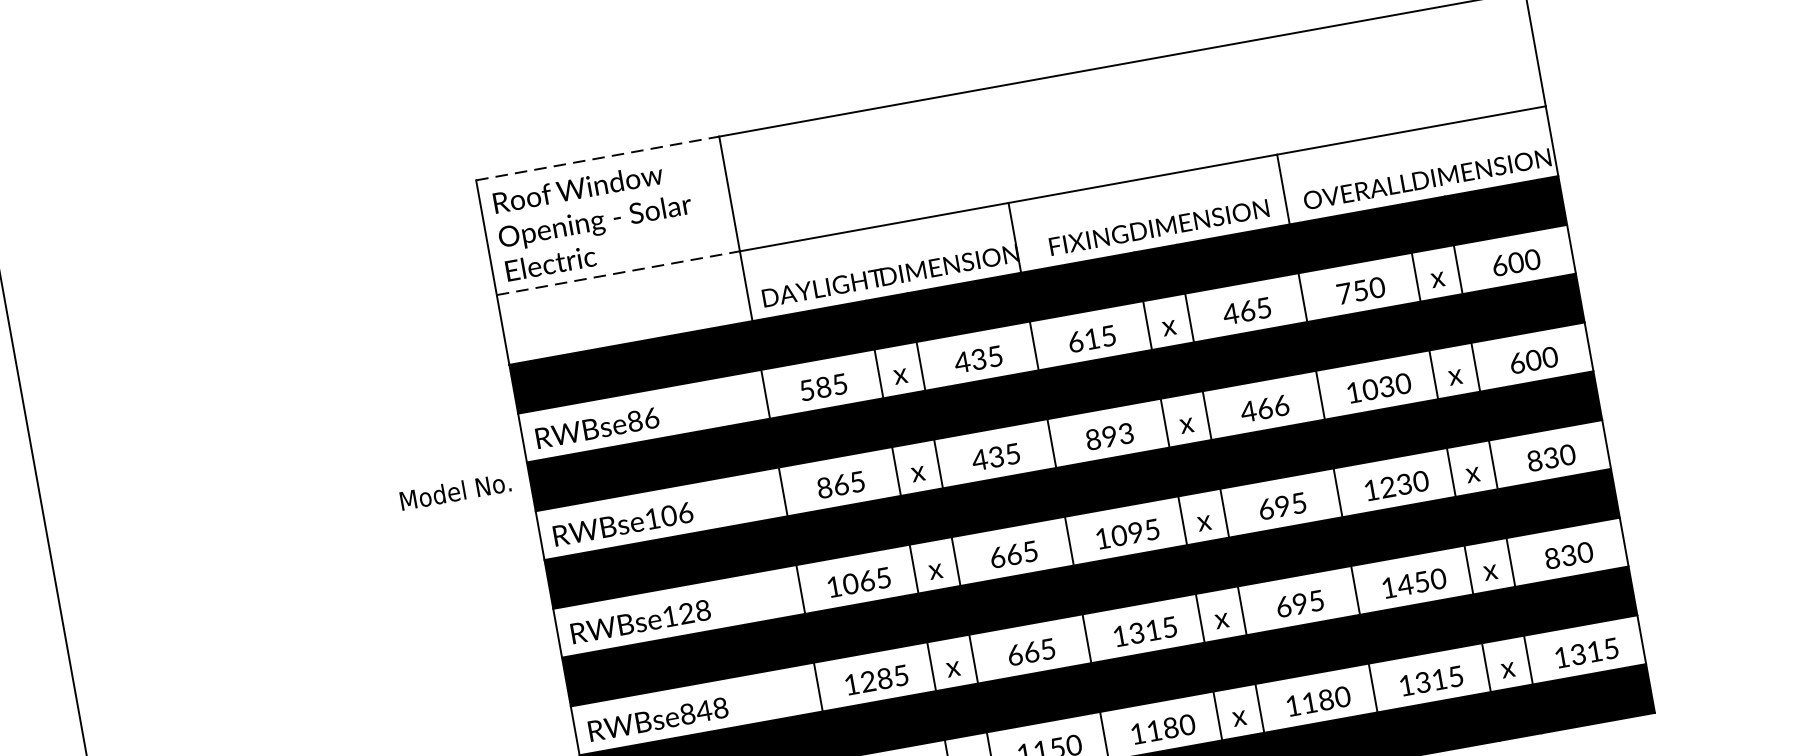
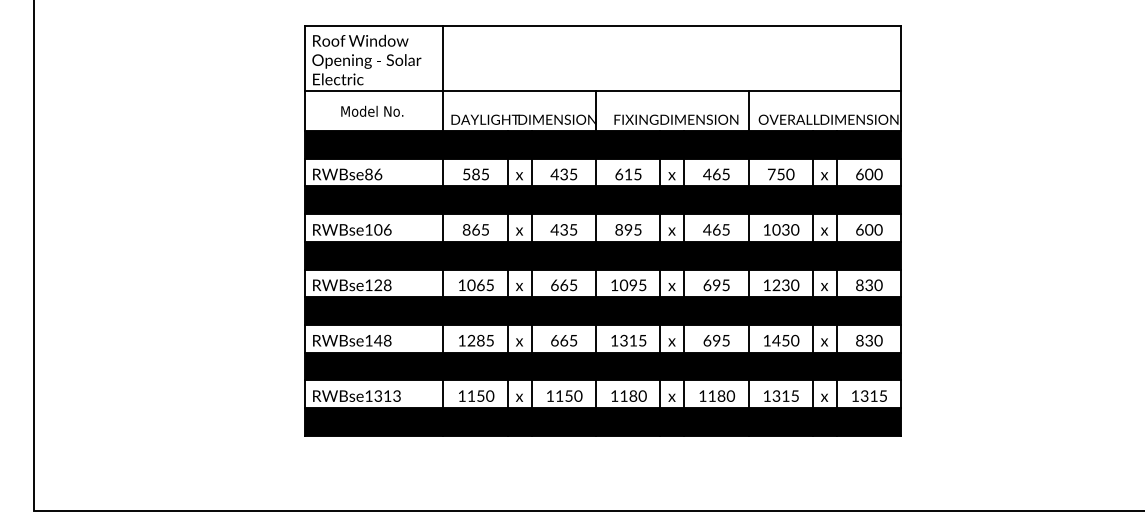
line: (597, 158) -> (374, 26), dashed -> solid
line: (618, 273) -> (374, 91), dashed -> solid
text: (1280, 405) -> (725, 229), 466 -> 465
text: (1125, 433) -> (637, 229), 893 -> 895
text: (455, 489) -> (372, 110), moved
text: (686, 713) -> (368, 340), RWBse848 -> RWBse148

